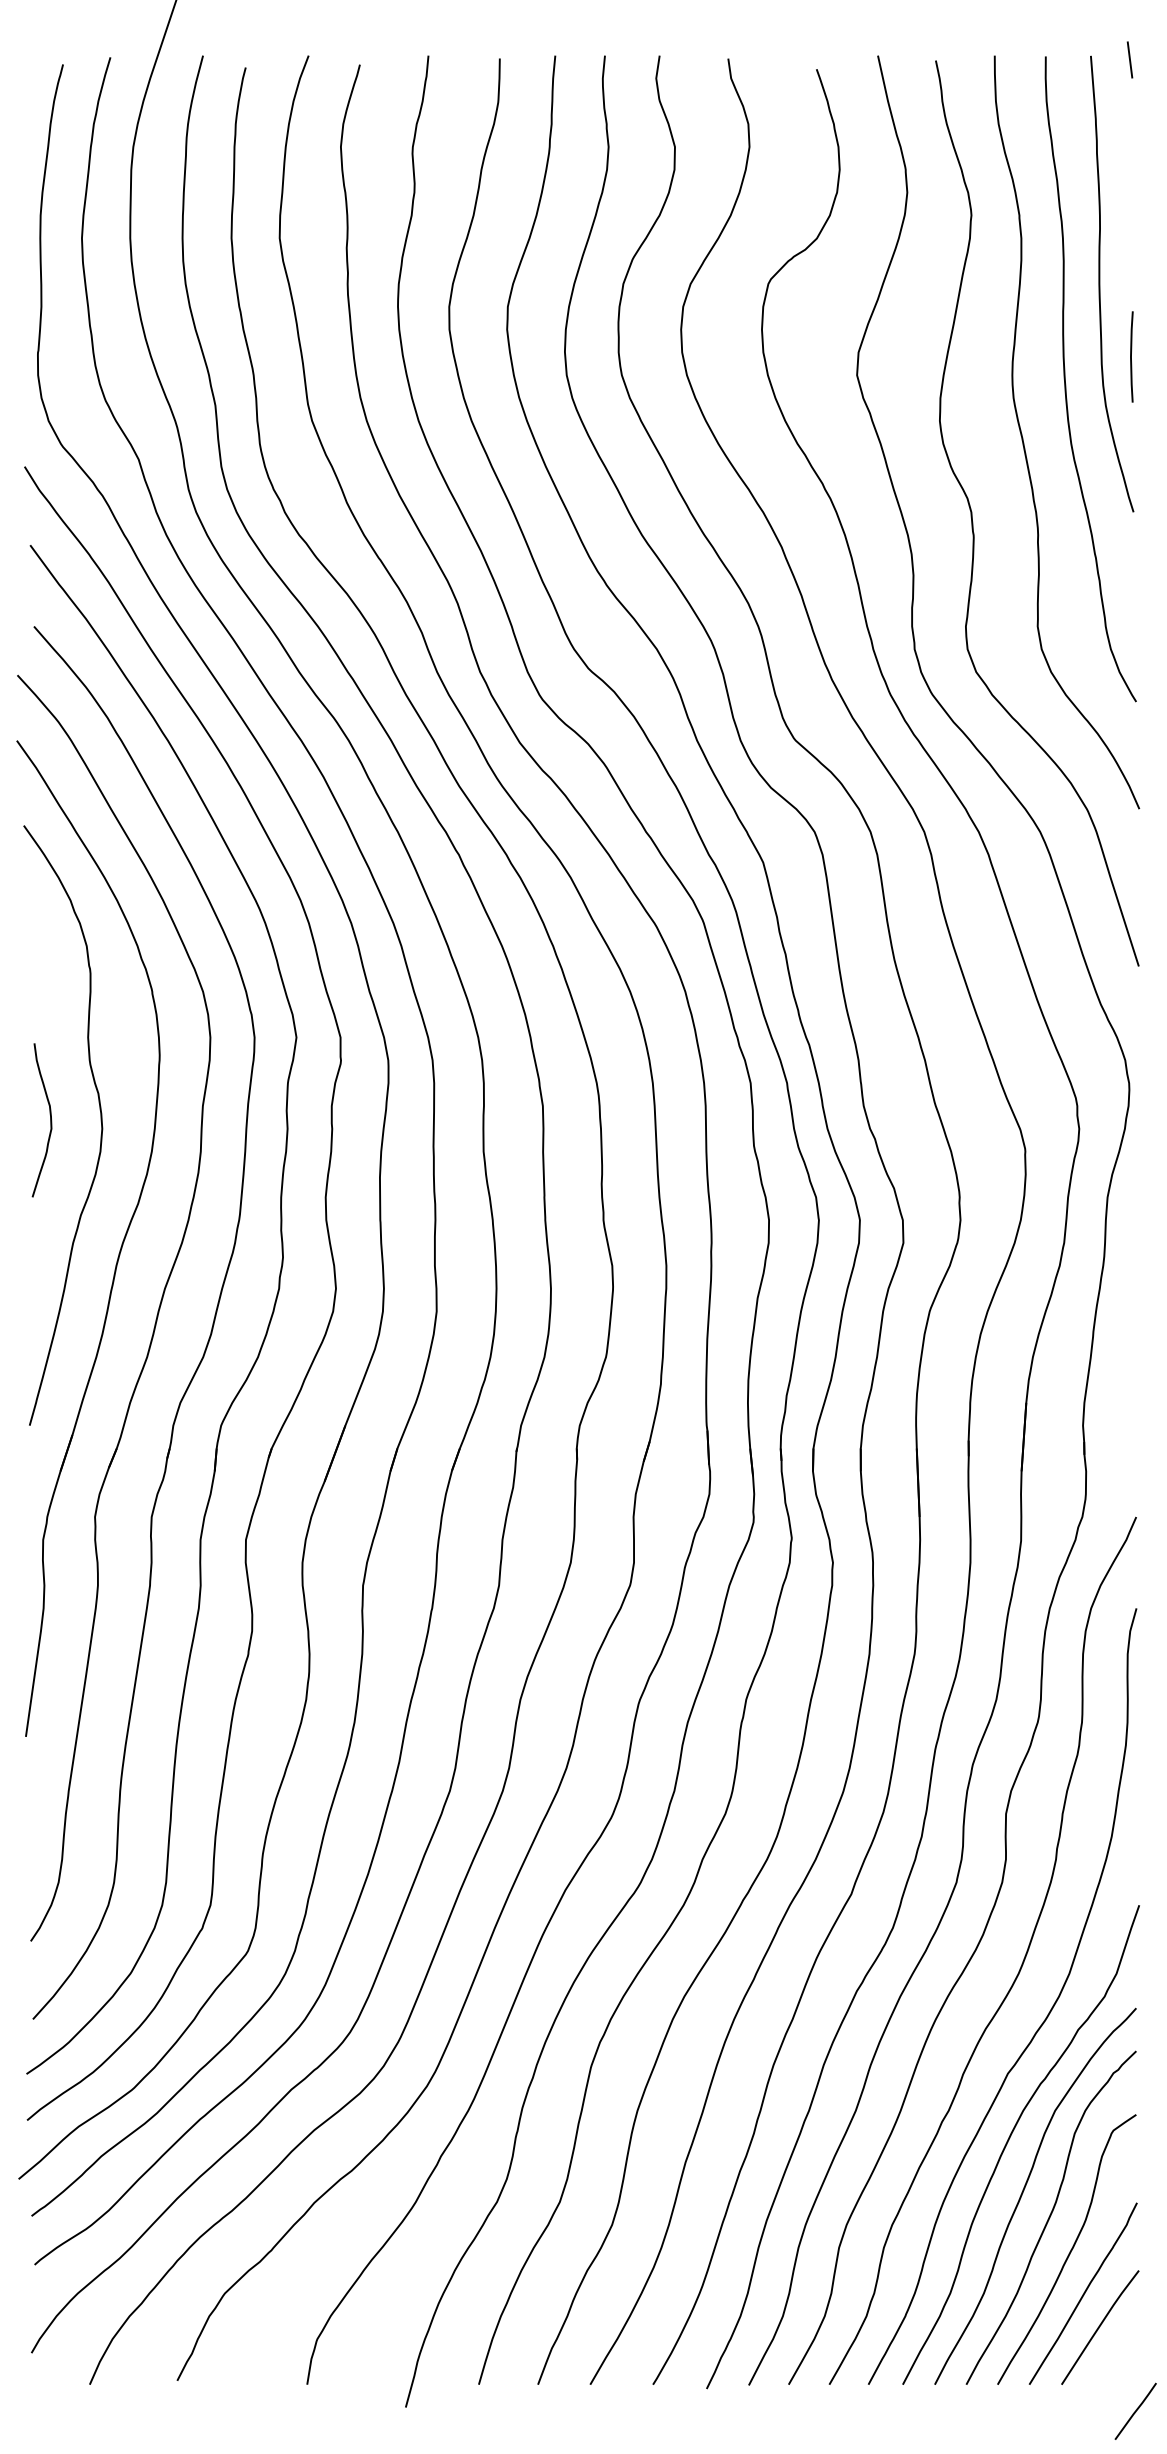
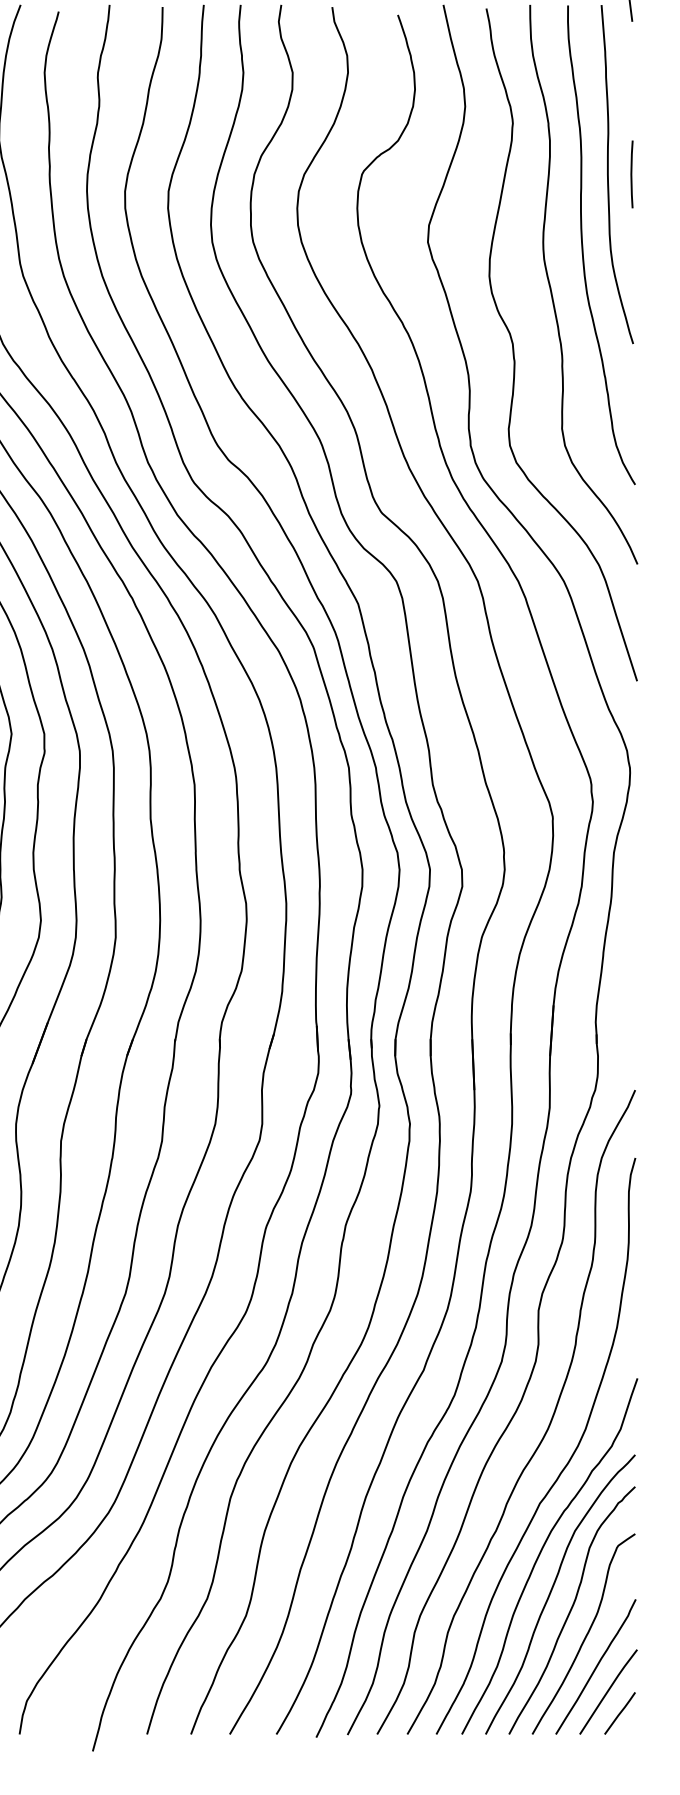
line: (1131, 356) -> (631, 174), moved
line: (1135, 2410) -> (619, 1712), moved

